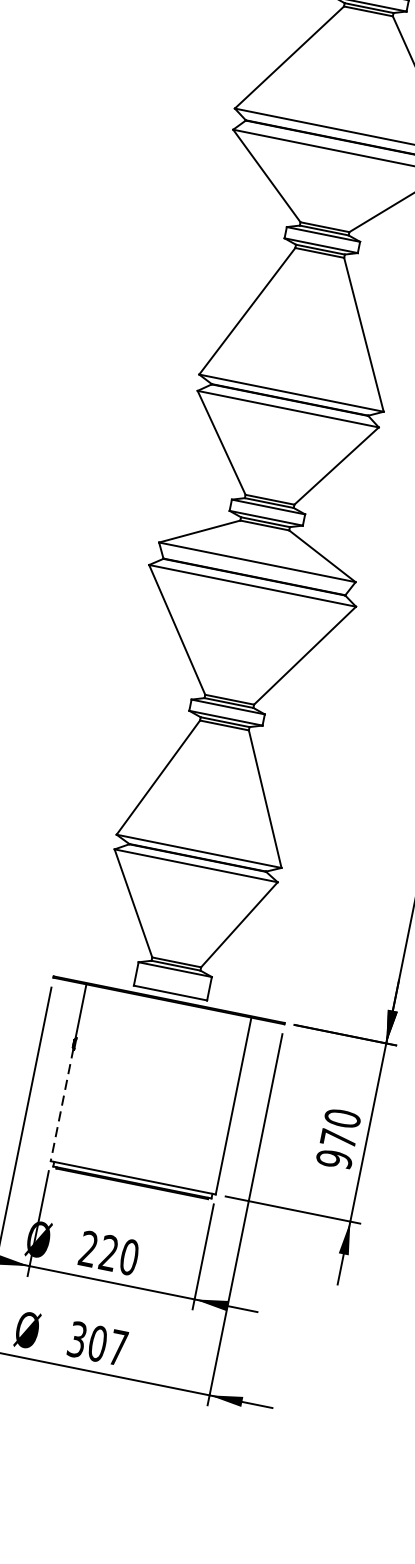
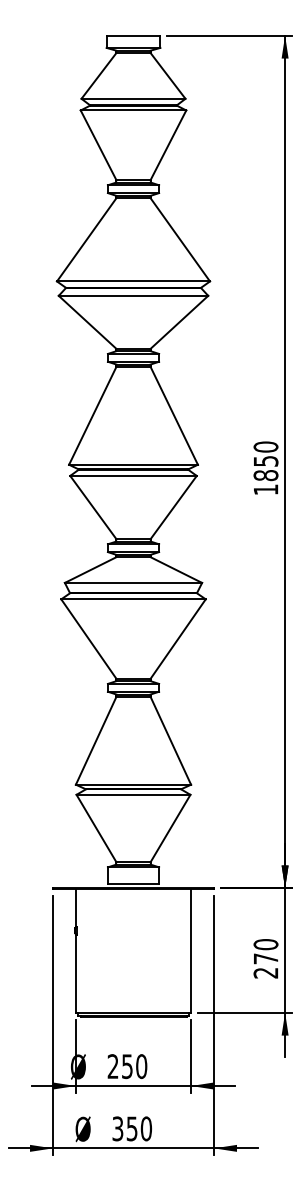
line: (61, 1104) -> (75, 973), dashed -> solid
text: (333, 1158) -> (265, 972), 970 -> 270
text: (109, 1253) -> (127, 1066), 220 -> 250
text: (108, 1345) -> (139, 1128), 307 -> 350

